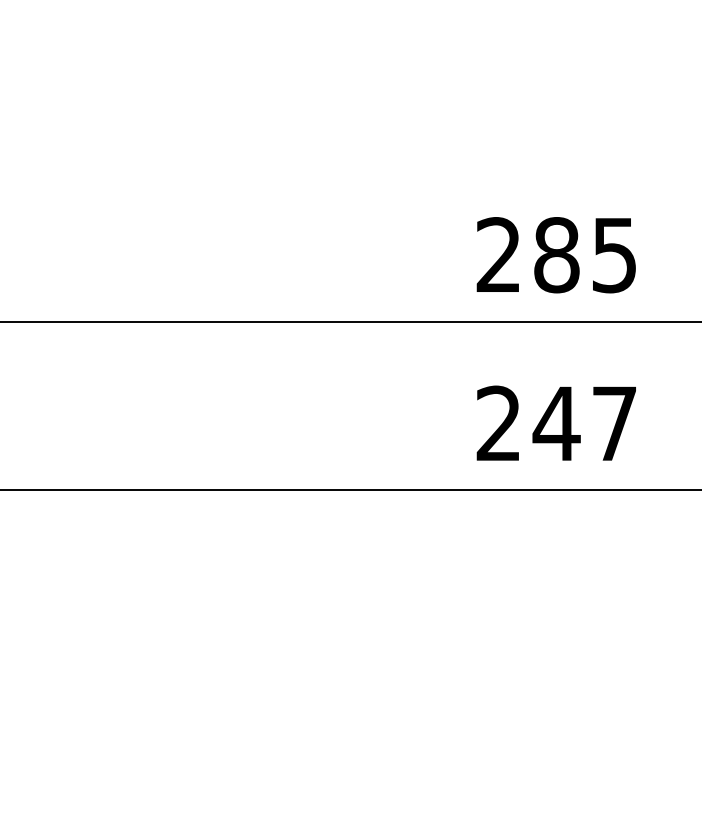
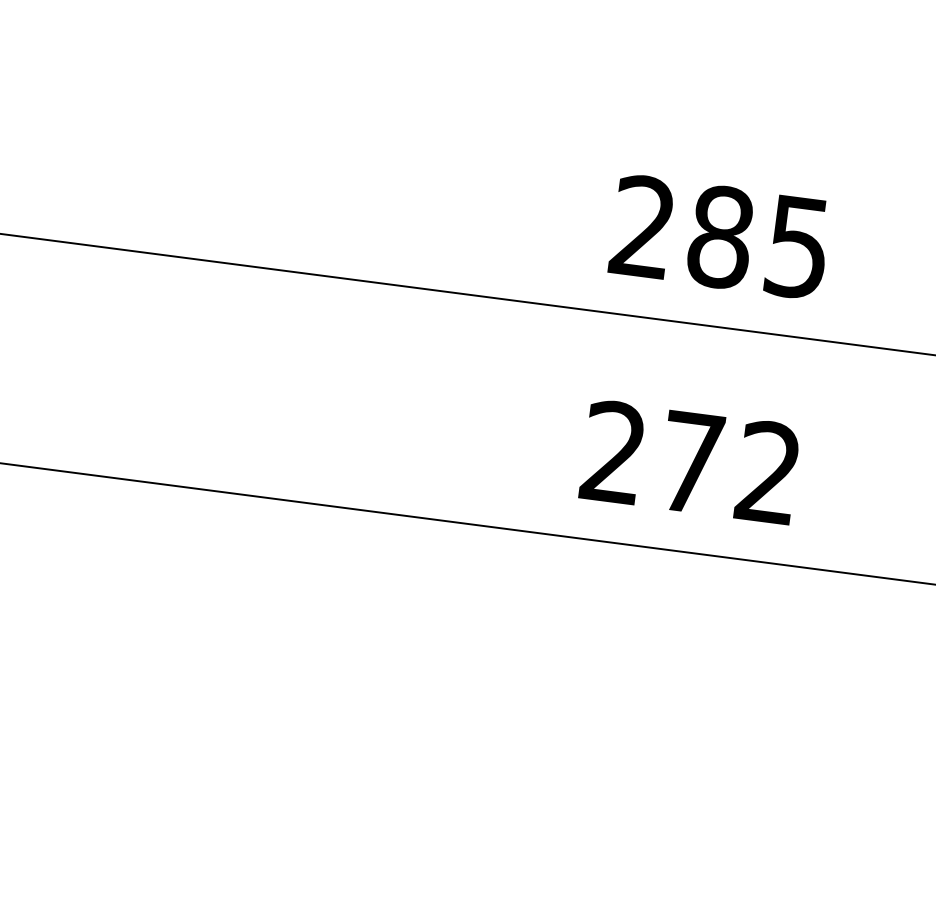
text: (583, 422) -> (727, 465), 247 -> 272

